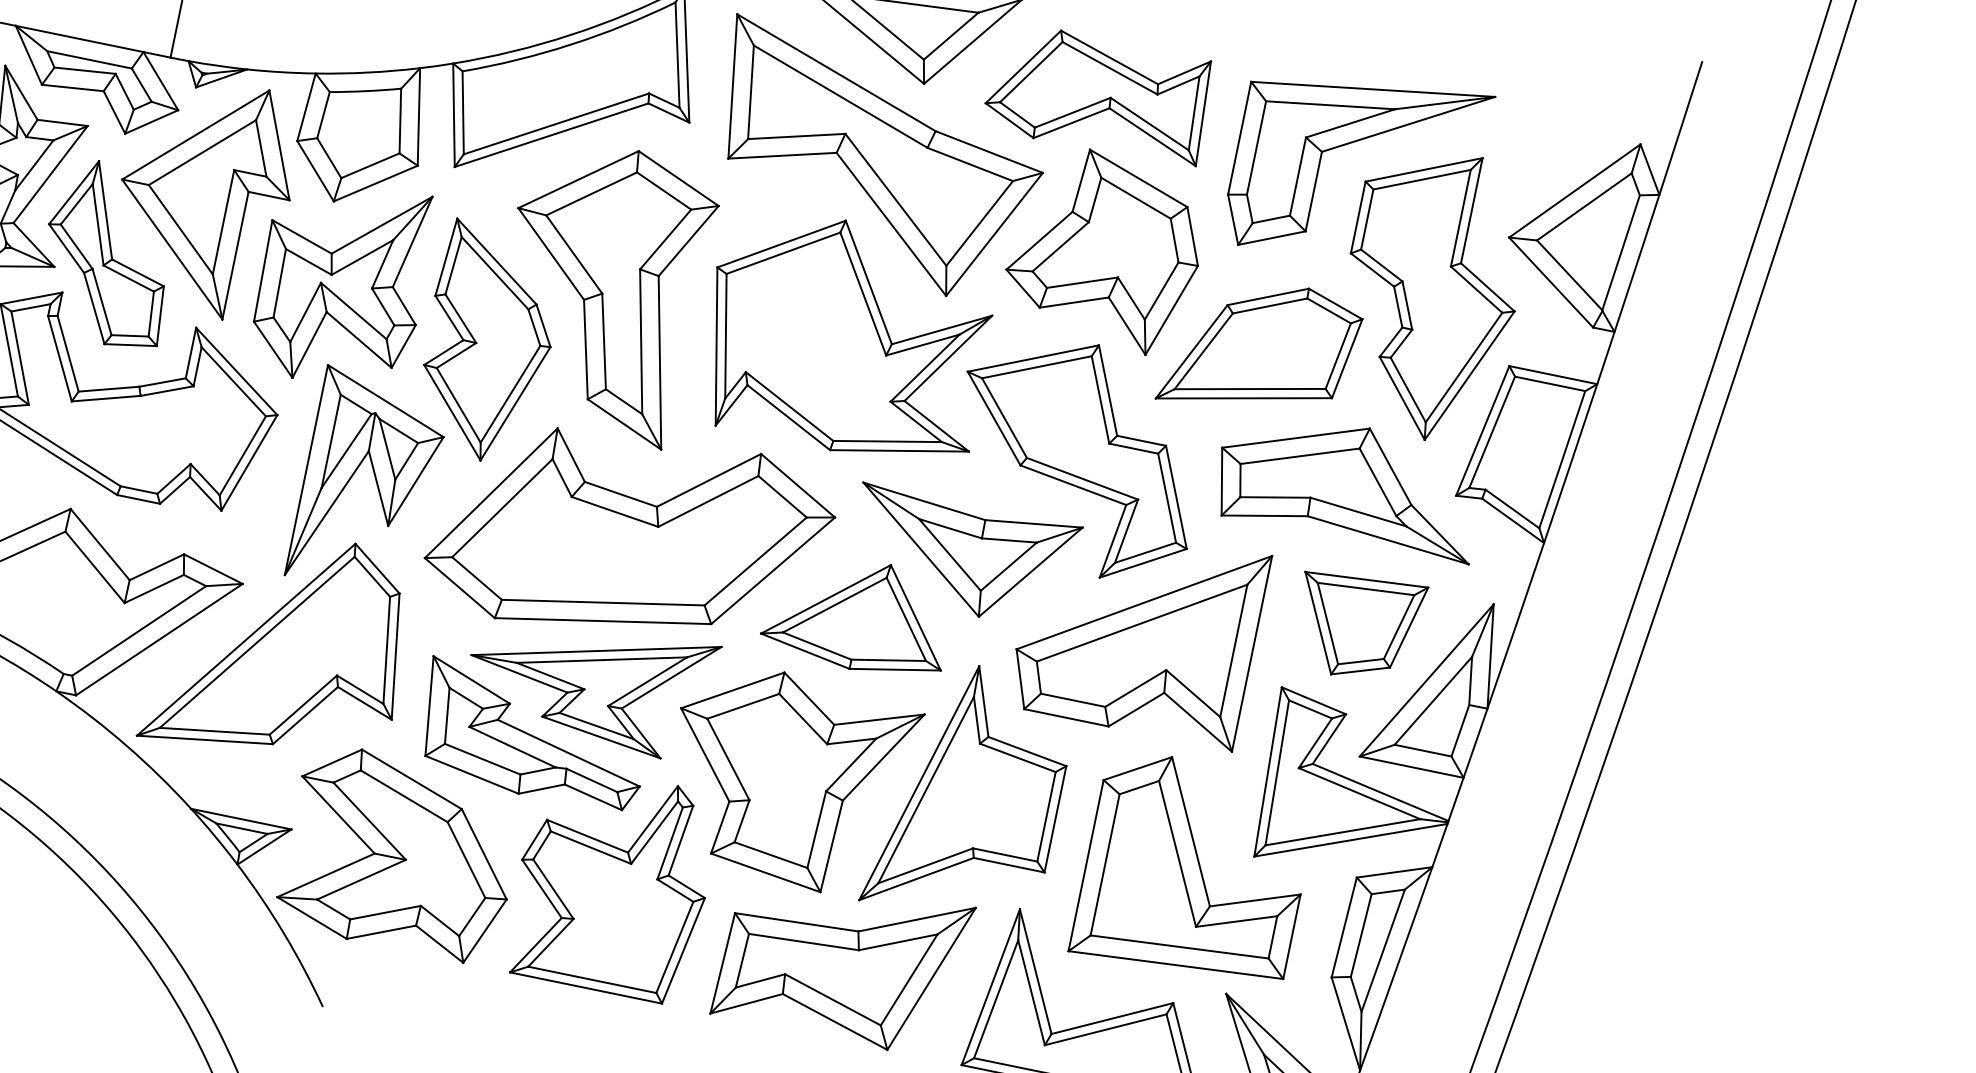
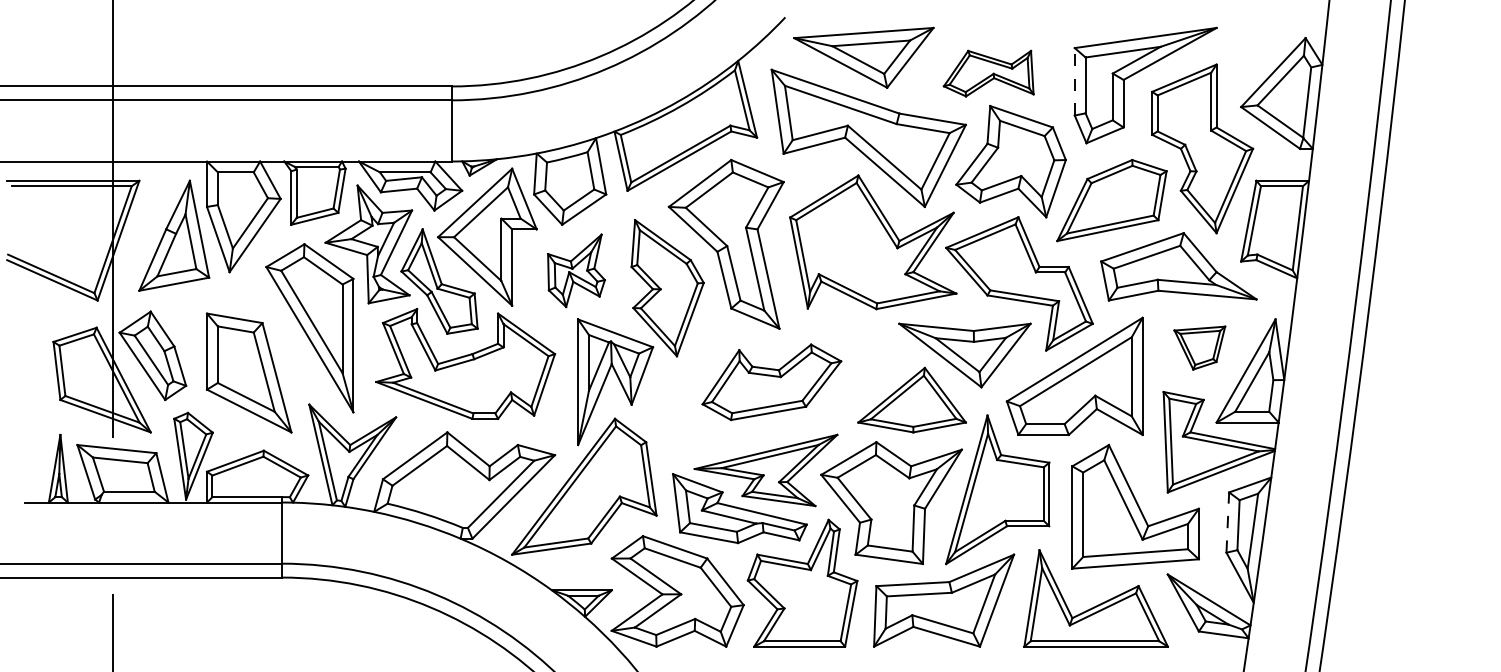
part: (1098, 94) -> (988, 73), size x0.7
line: (1239, 137) -> (1074, 81), solid -> dashed
part: (342, 282) -> (576, 270), size x0.6
part: (629, 536) -> (771, 382), size x0.6
part: (1356, 625) -> (1199, 347), size x0.7
line: (1343, 927) -> (1227, 522), solid -> dashed

